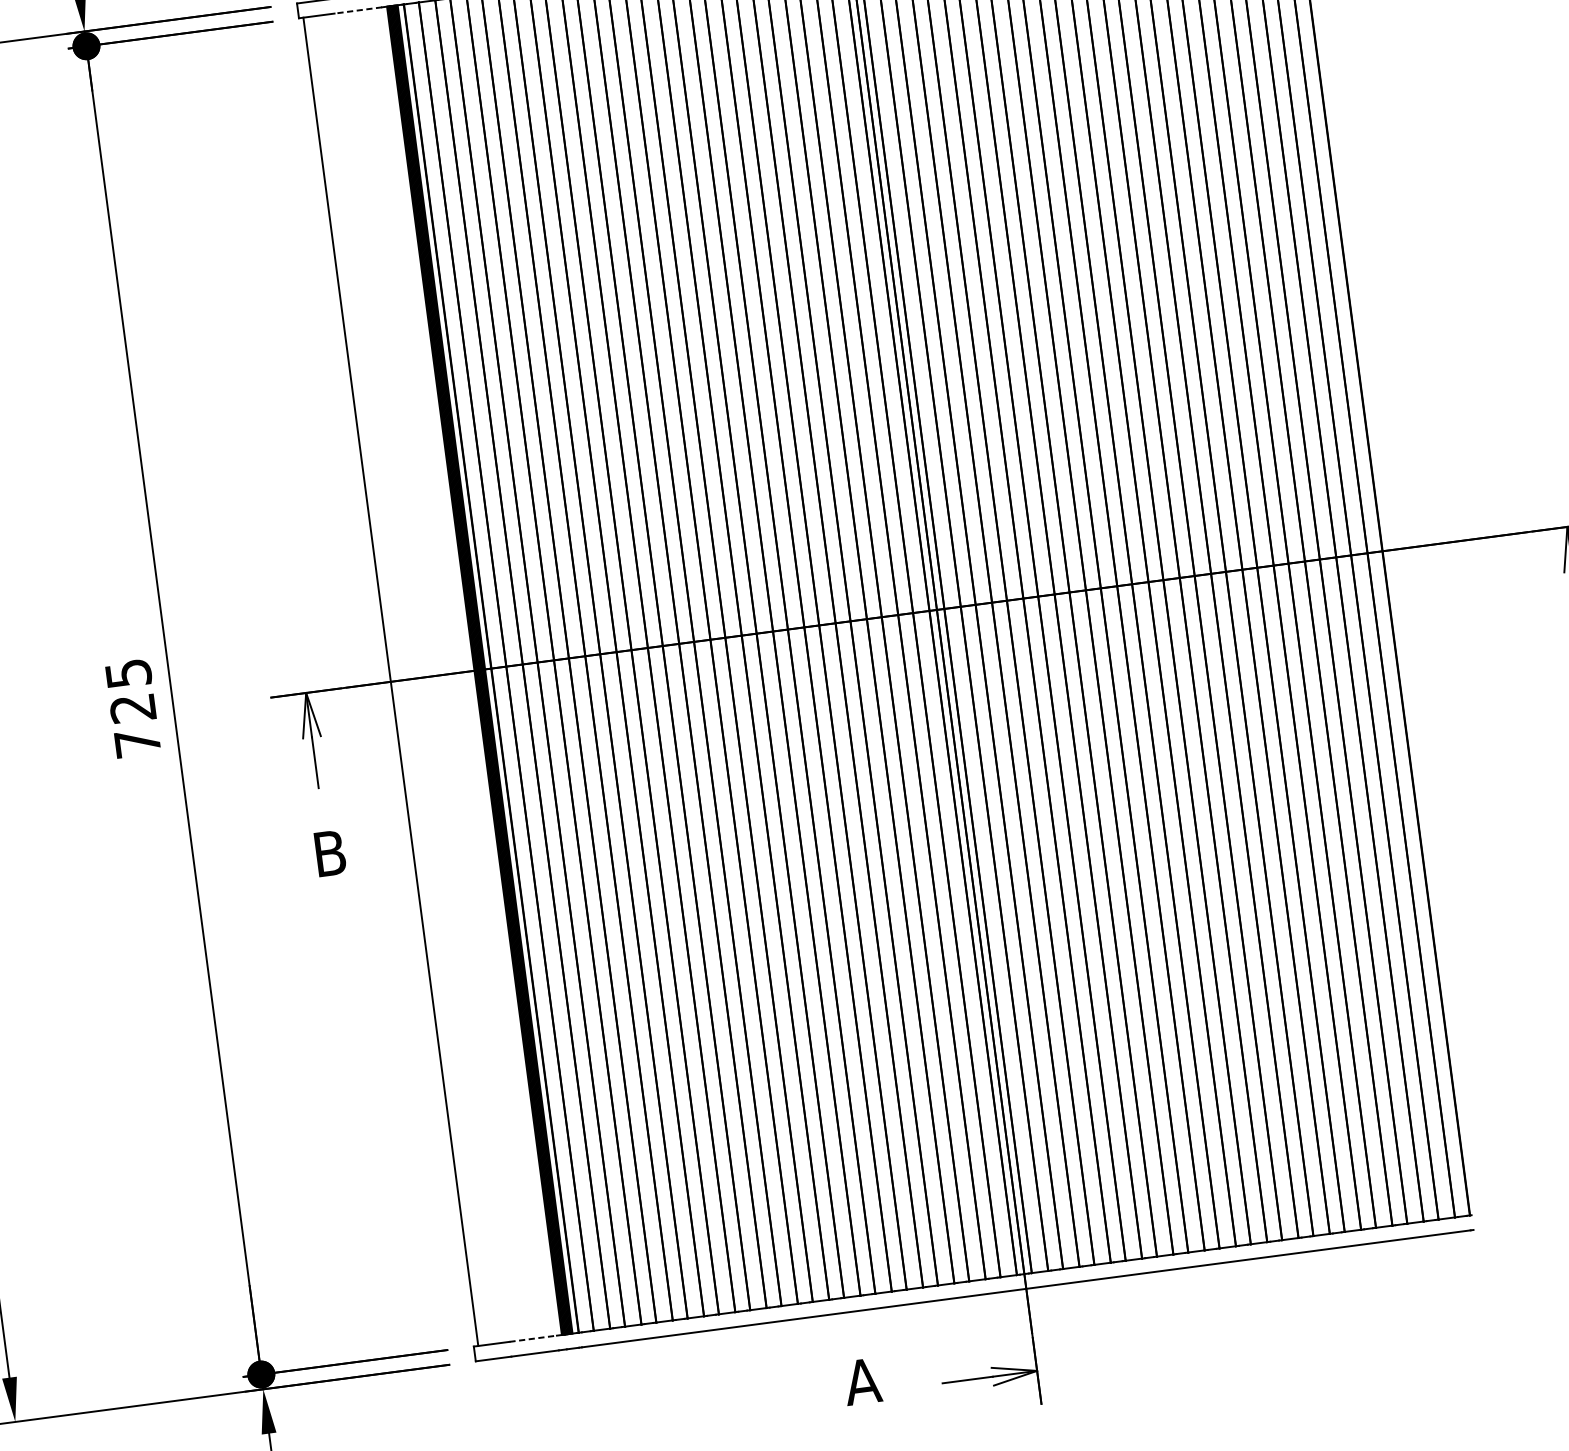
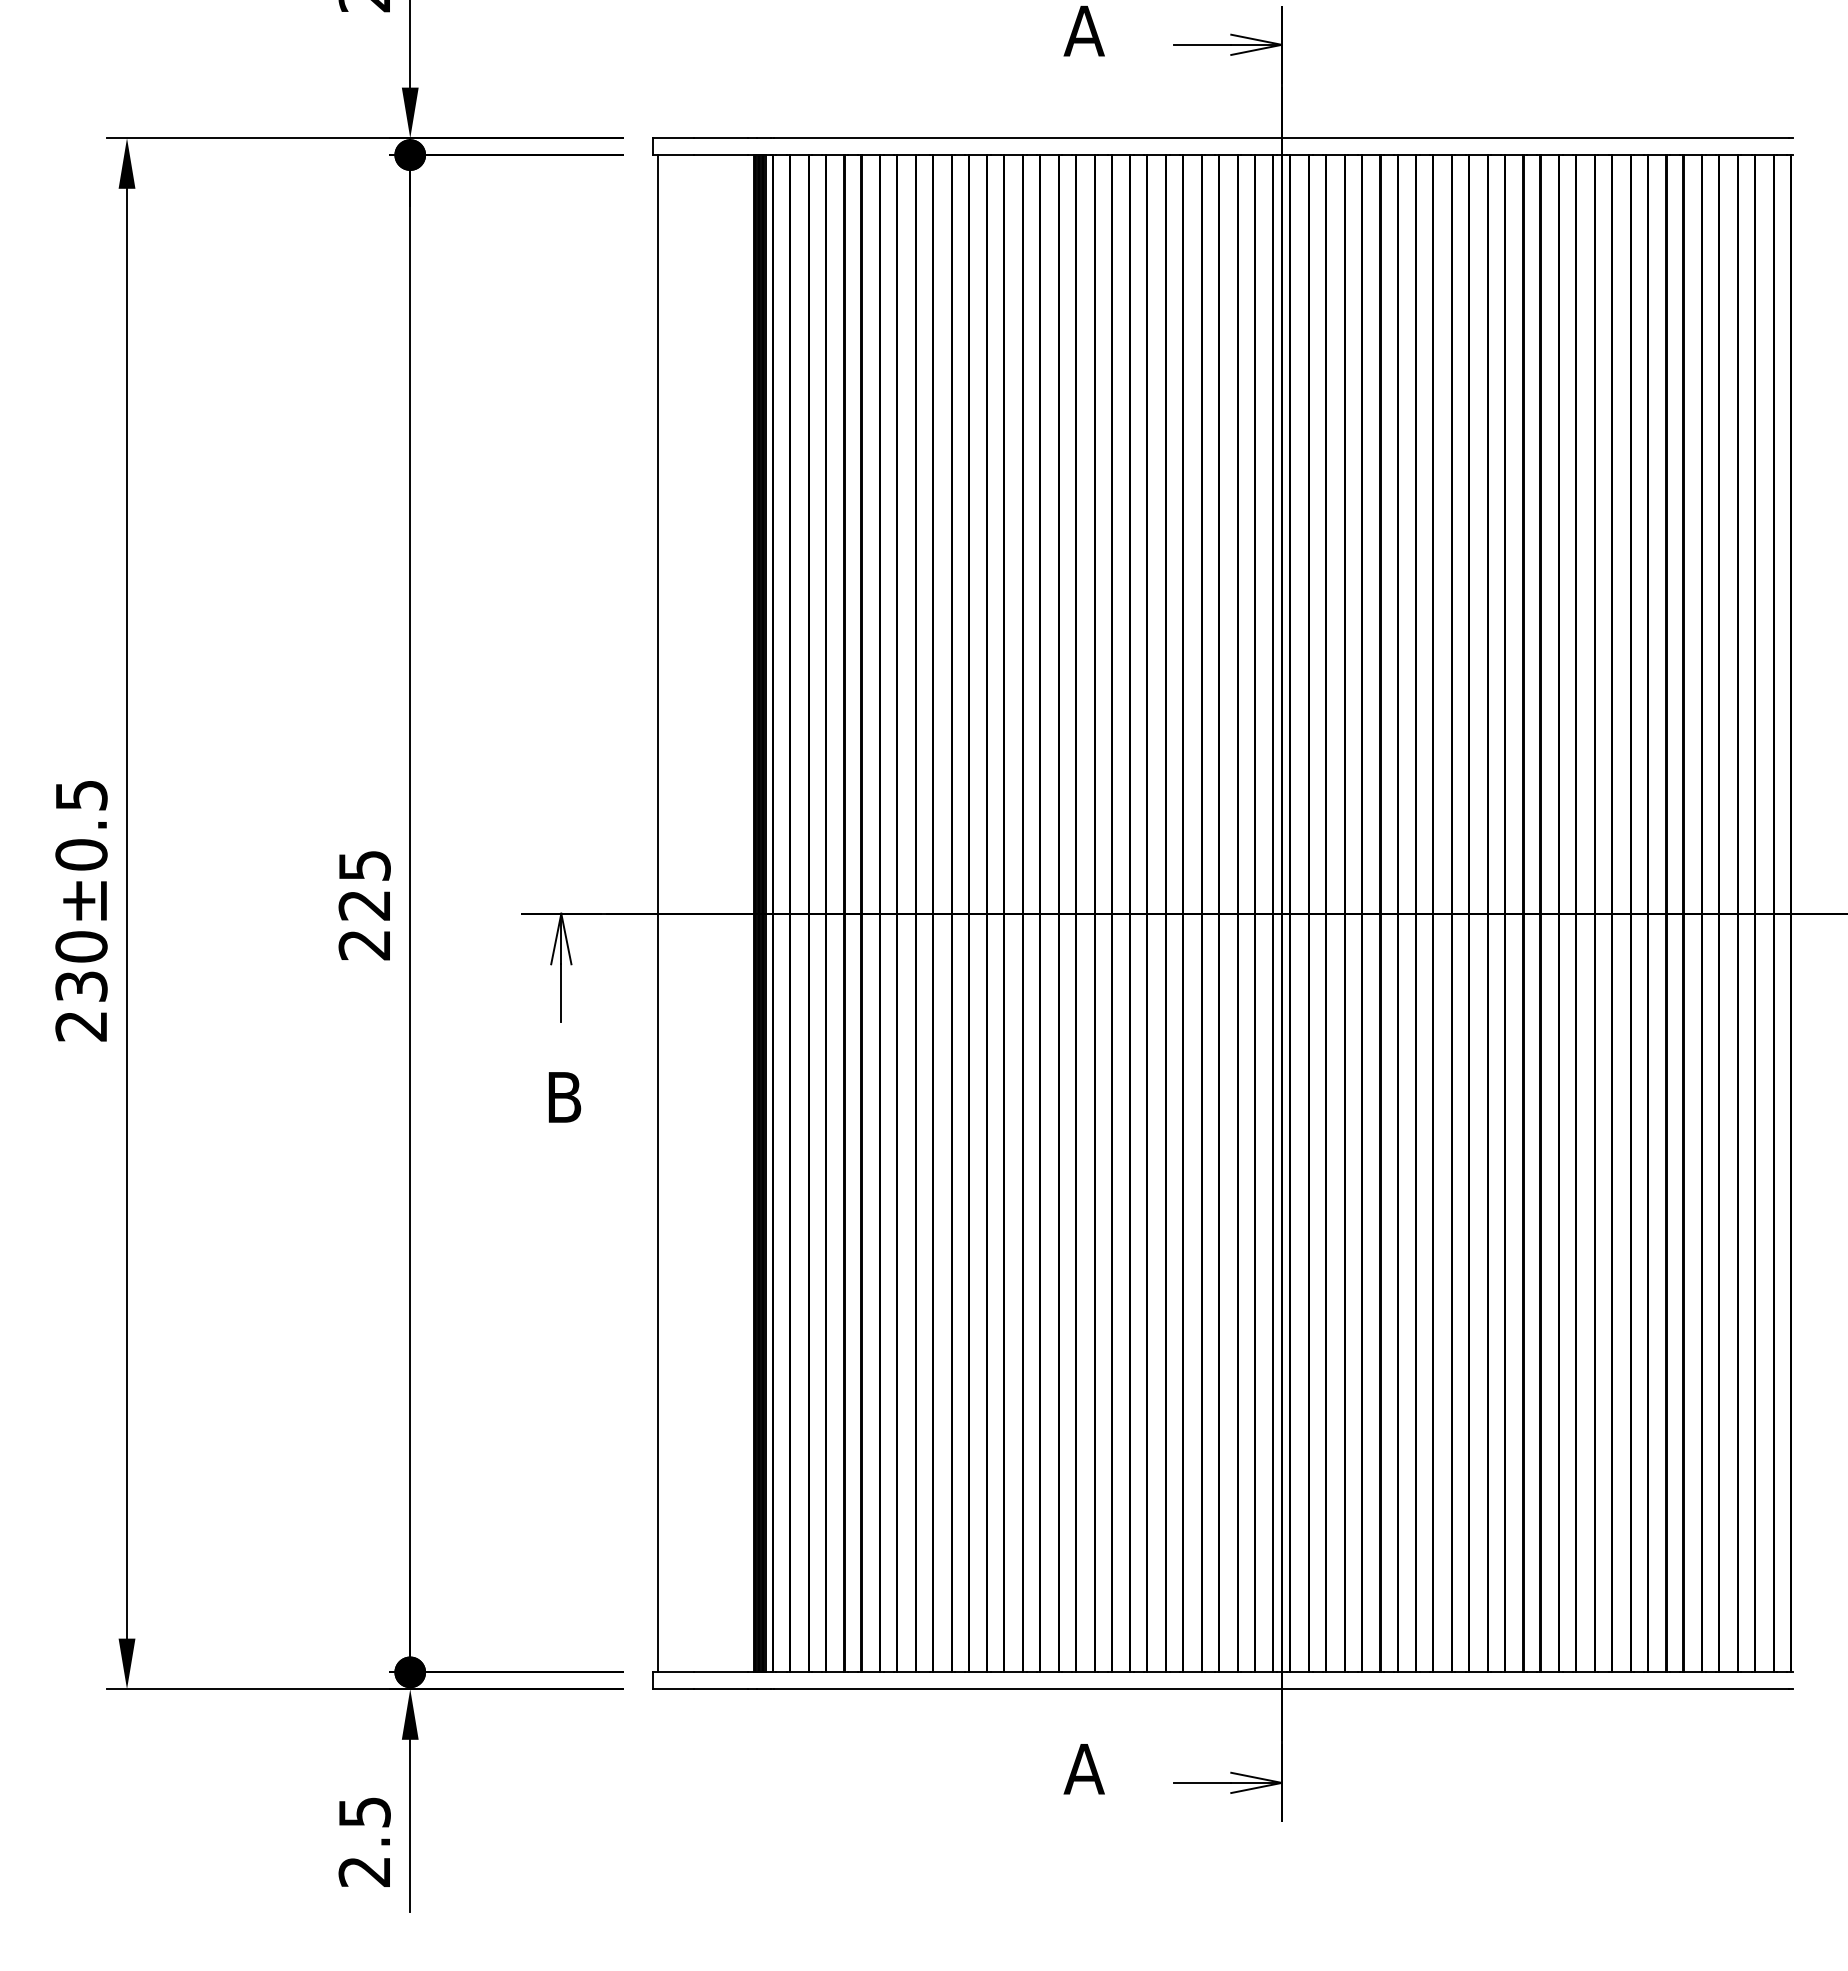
line: (358, 10) -> (720, 155), dashed -> solid
text: (136, 743) -> (363, 945), 725 -> 225
line: (533, 1338) -> (721, 1672), dashed -> solid

